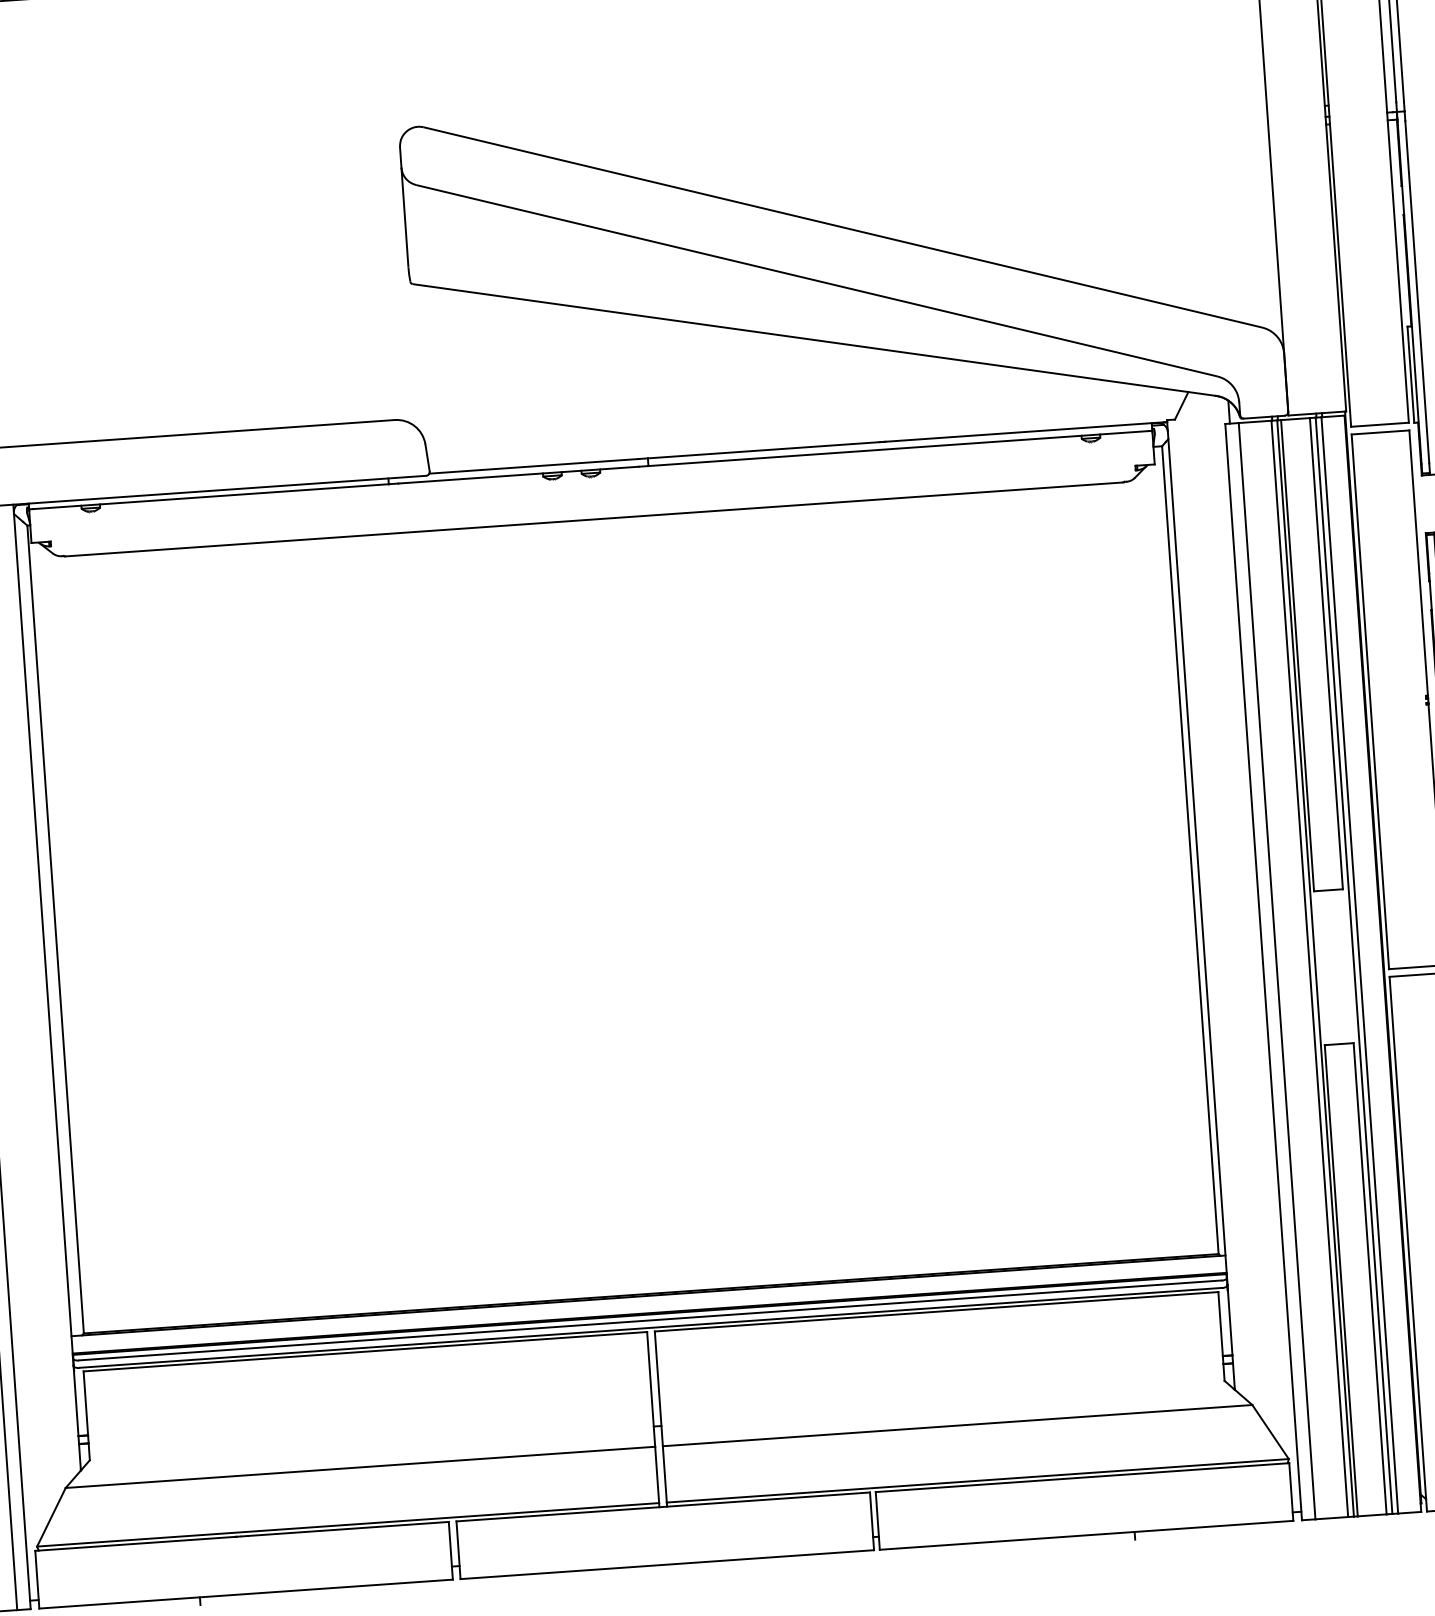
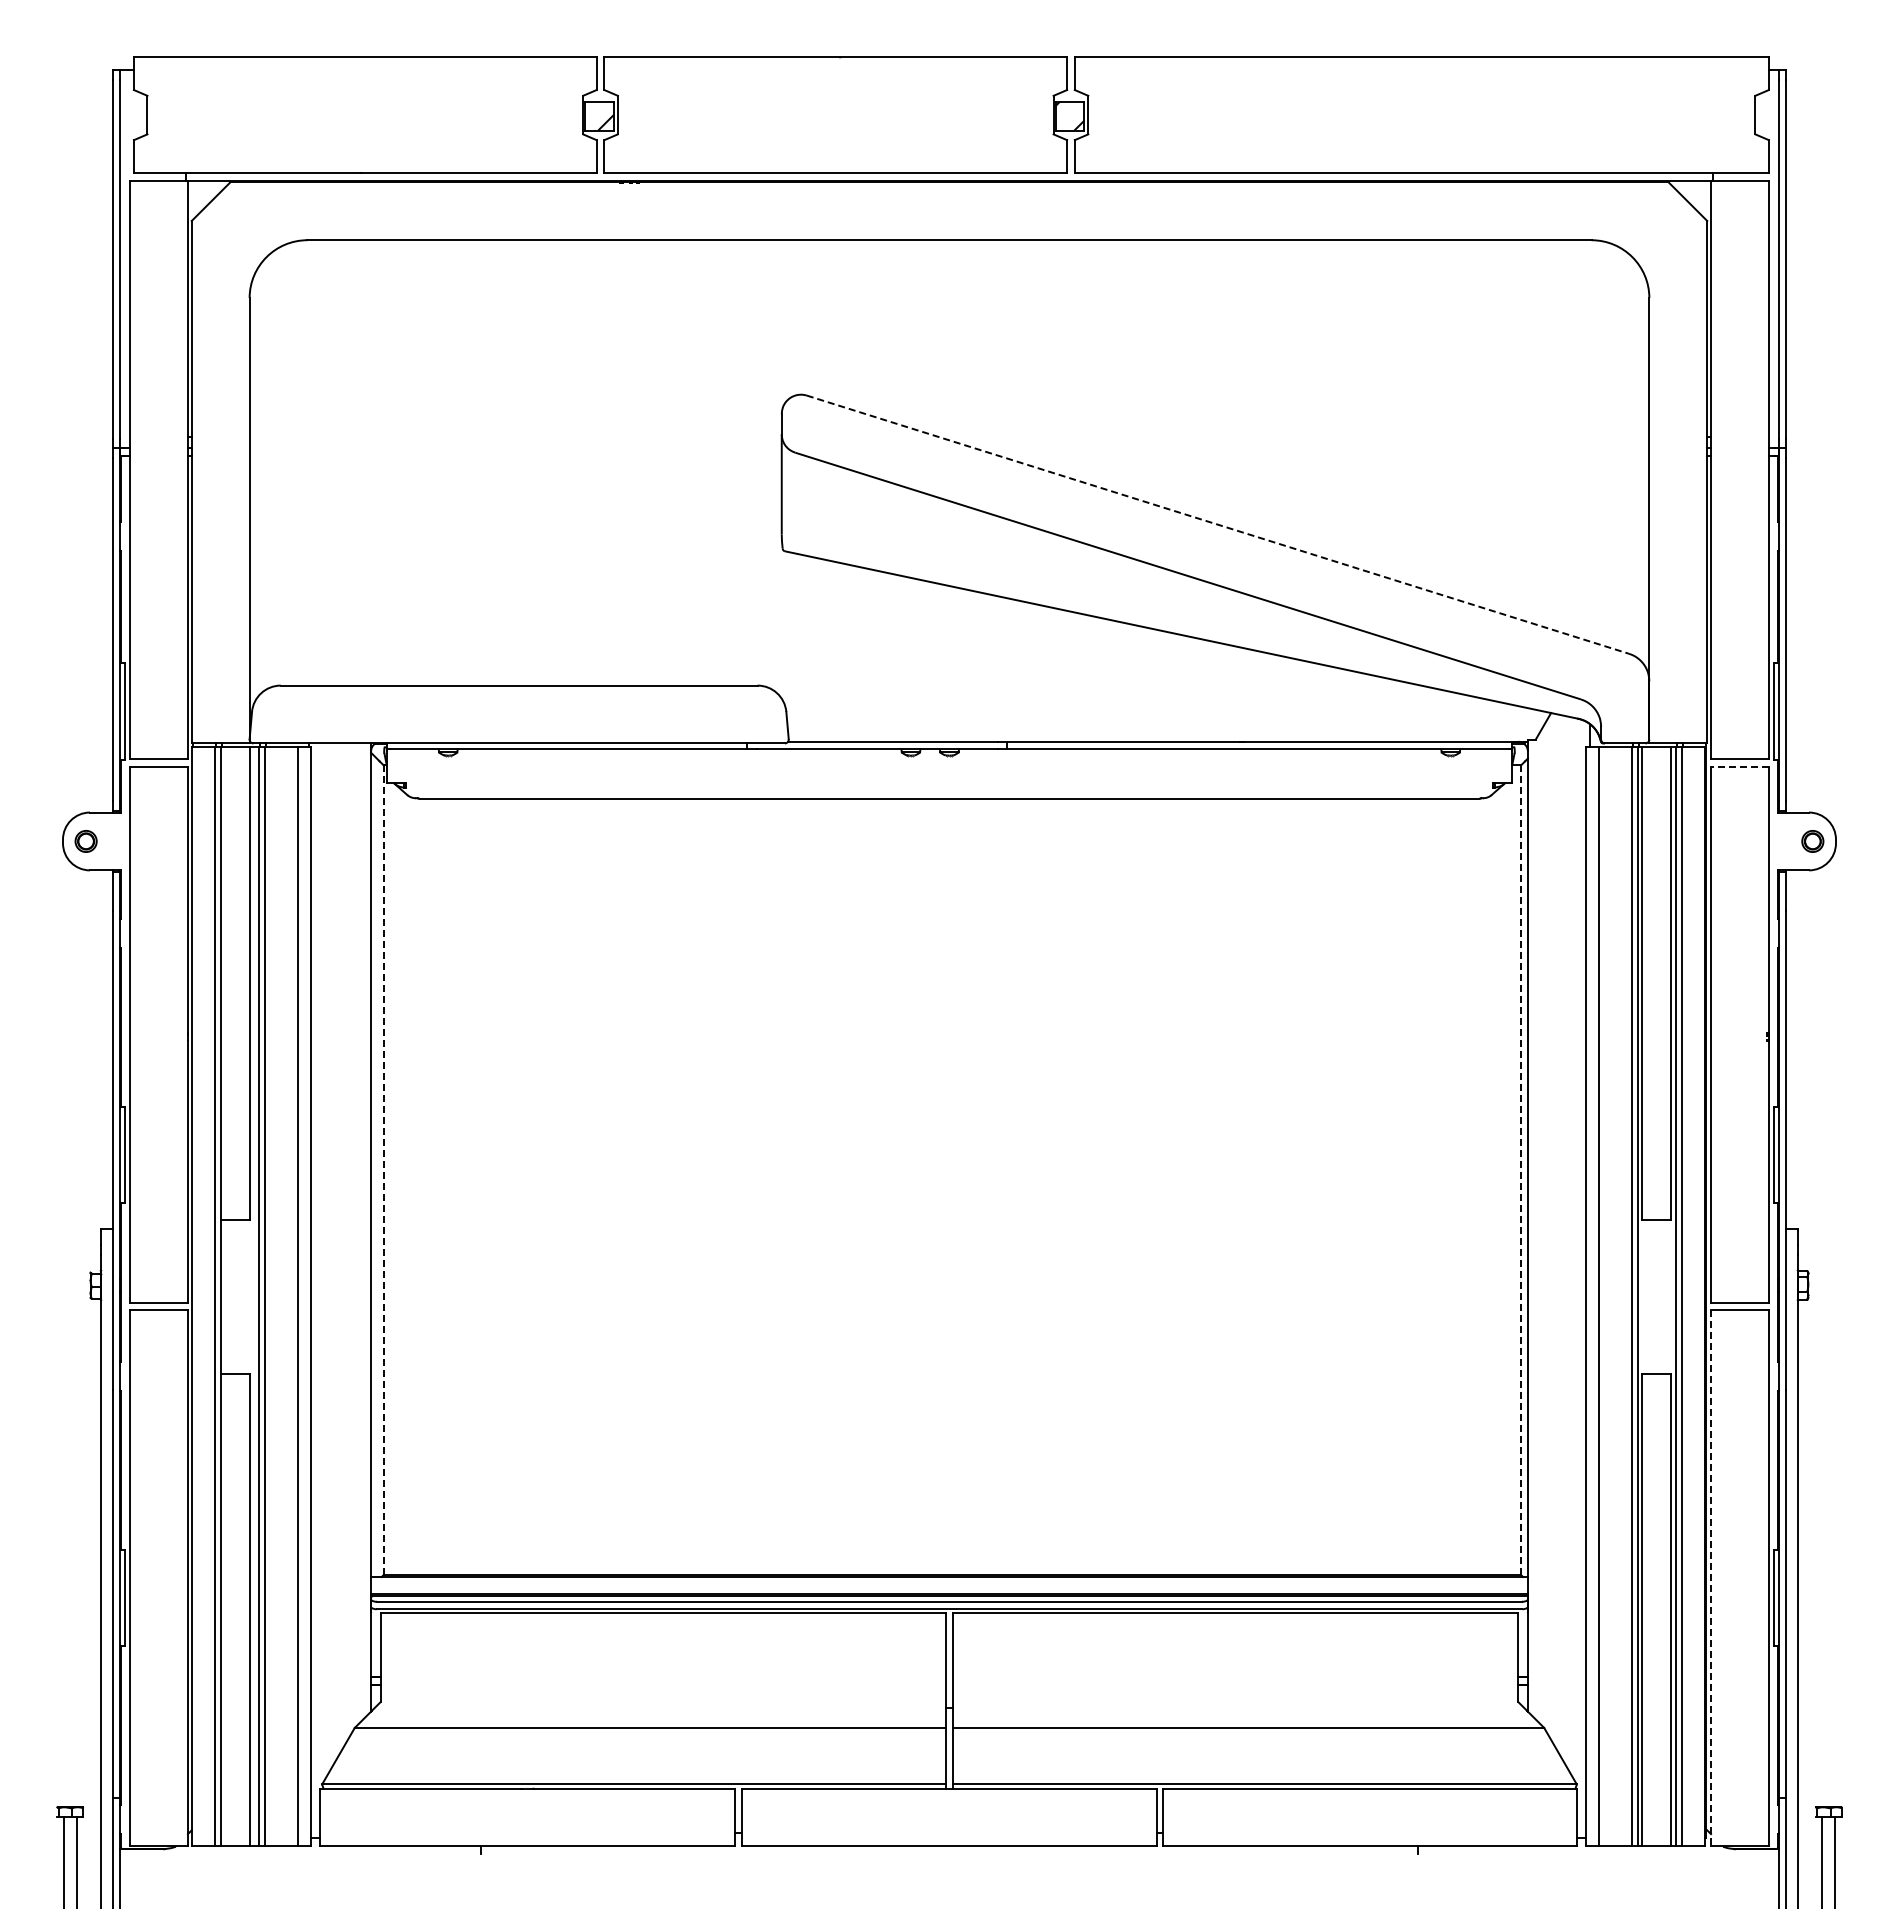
line: (843, 227) -> (1218, 524), solid -> dashed
line: (1380, 432) -> (1739, 766), solid -> dashed
line: (1190, 850) -> (1521, 1170), solid -> dashed
line: (55, 929) -> (383, 1170), solid -> dashed
line: (1408, 1244) -> (1711, 1578), solid -> dashed

